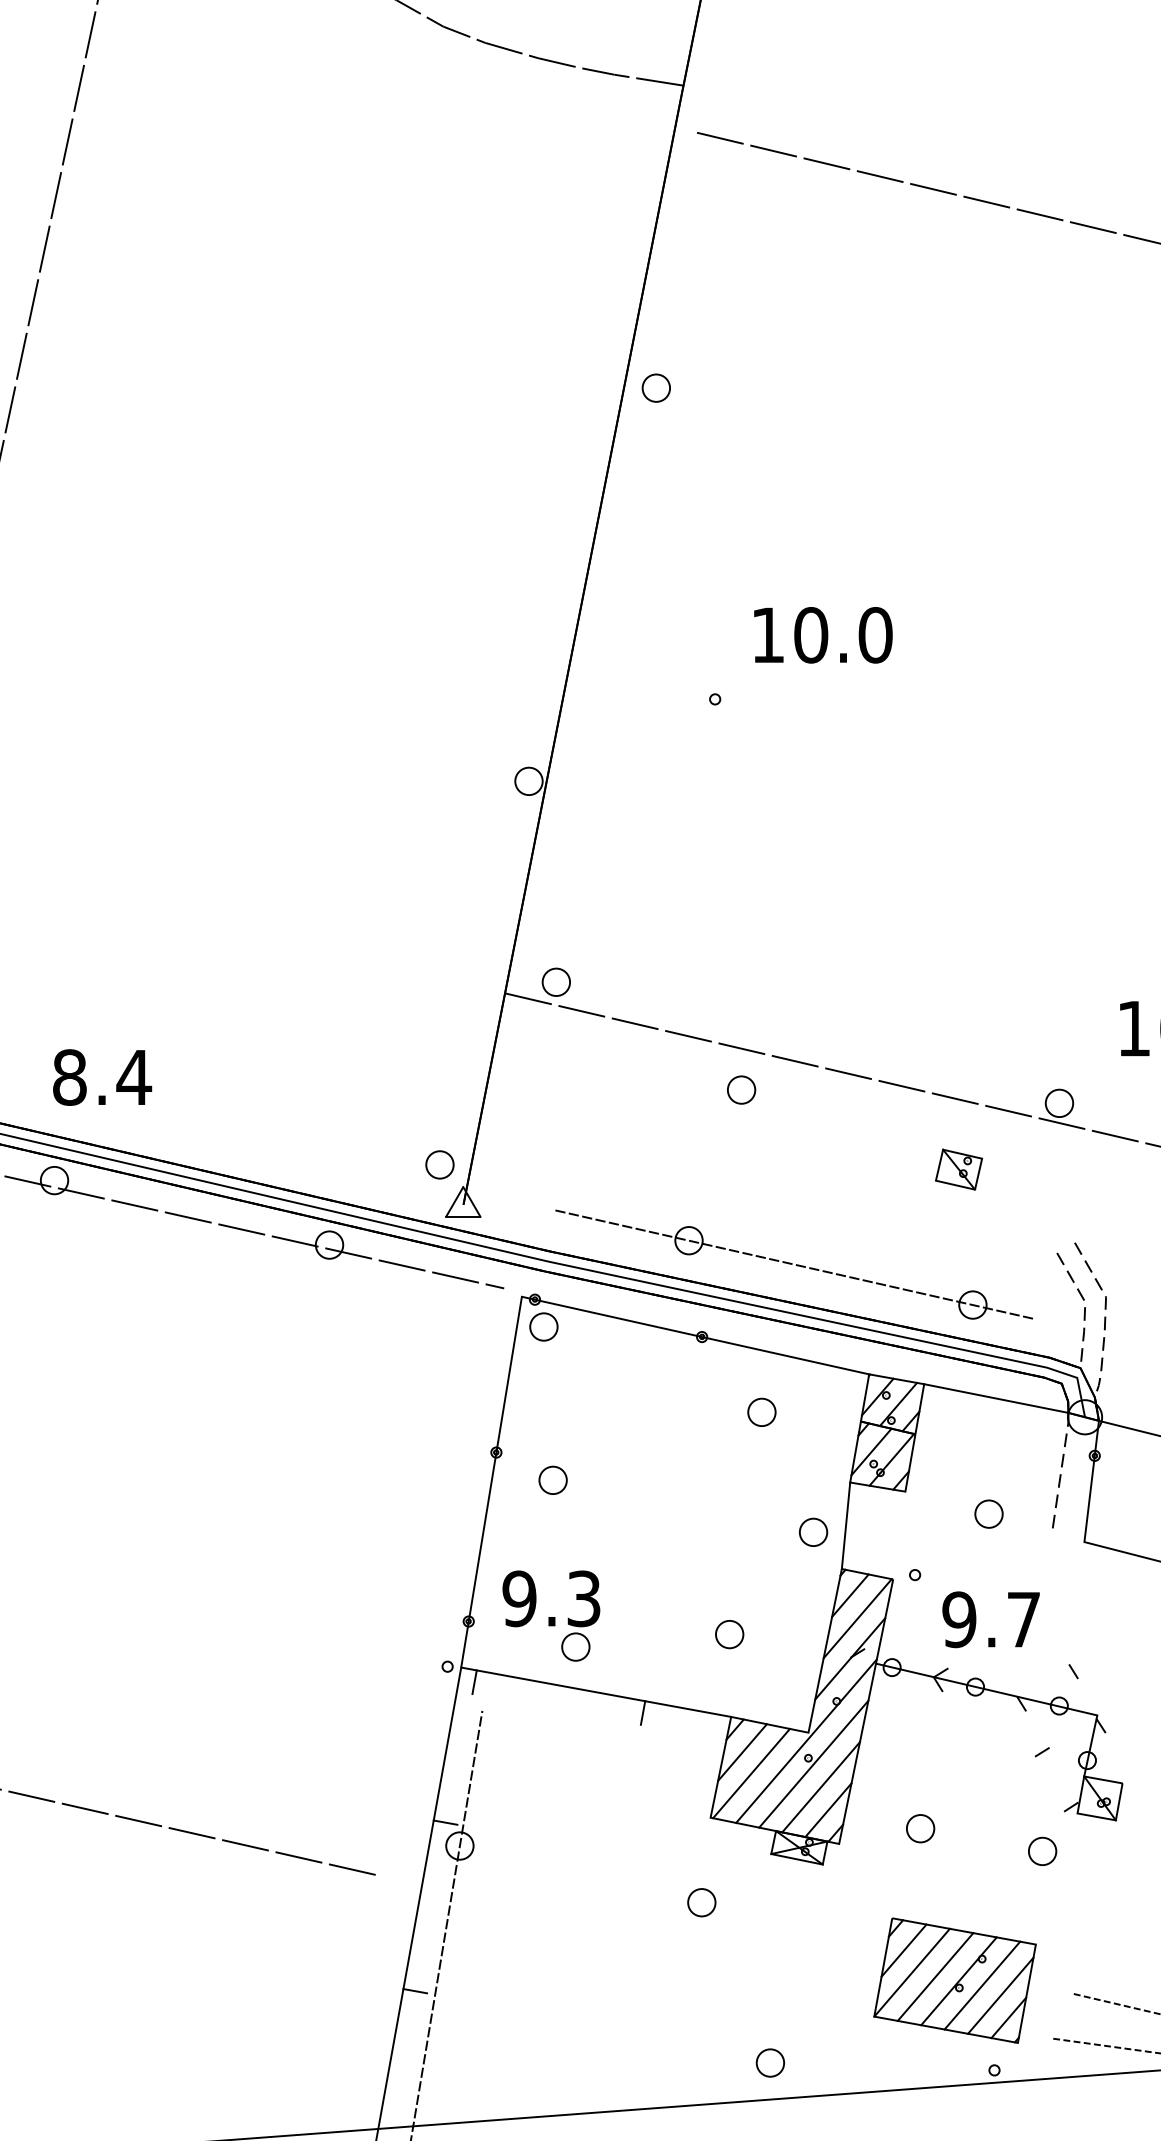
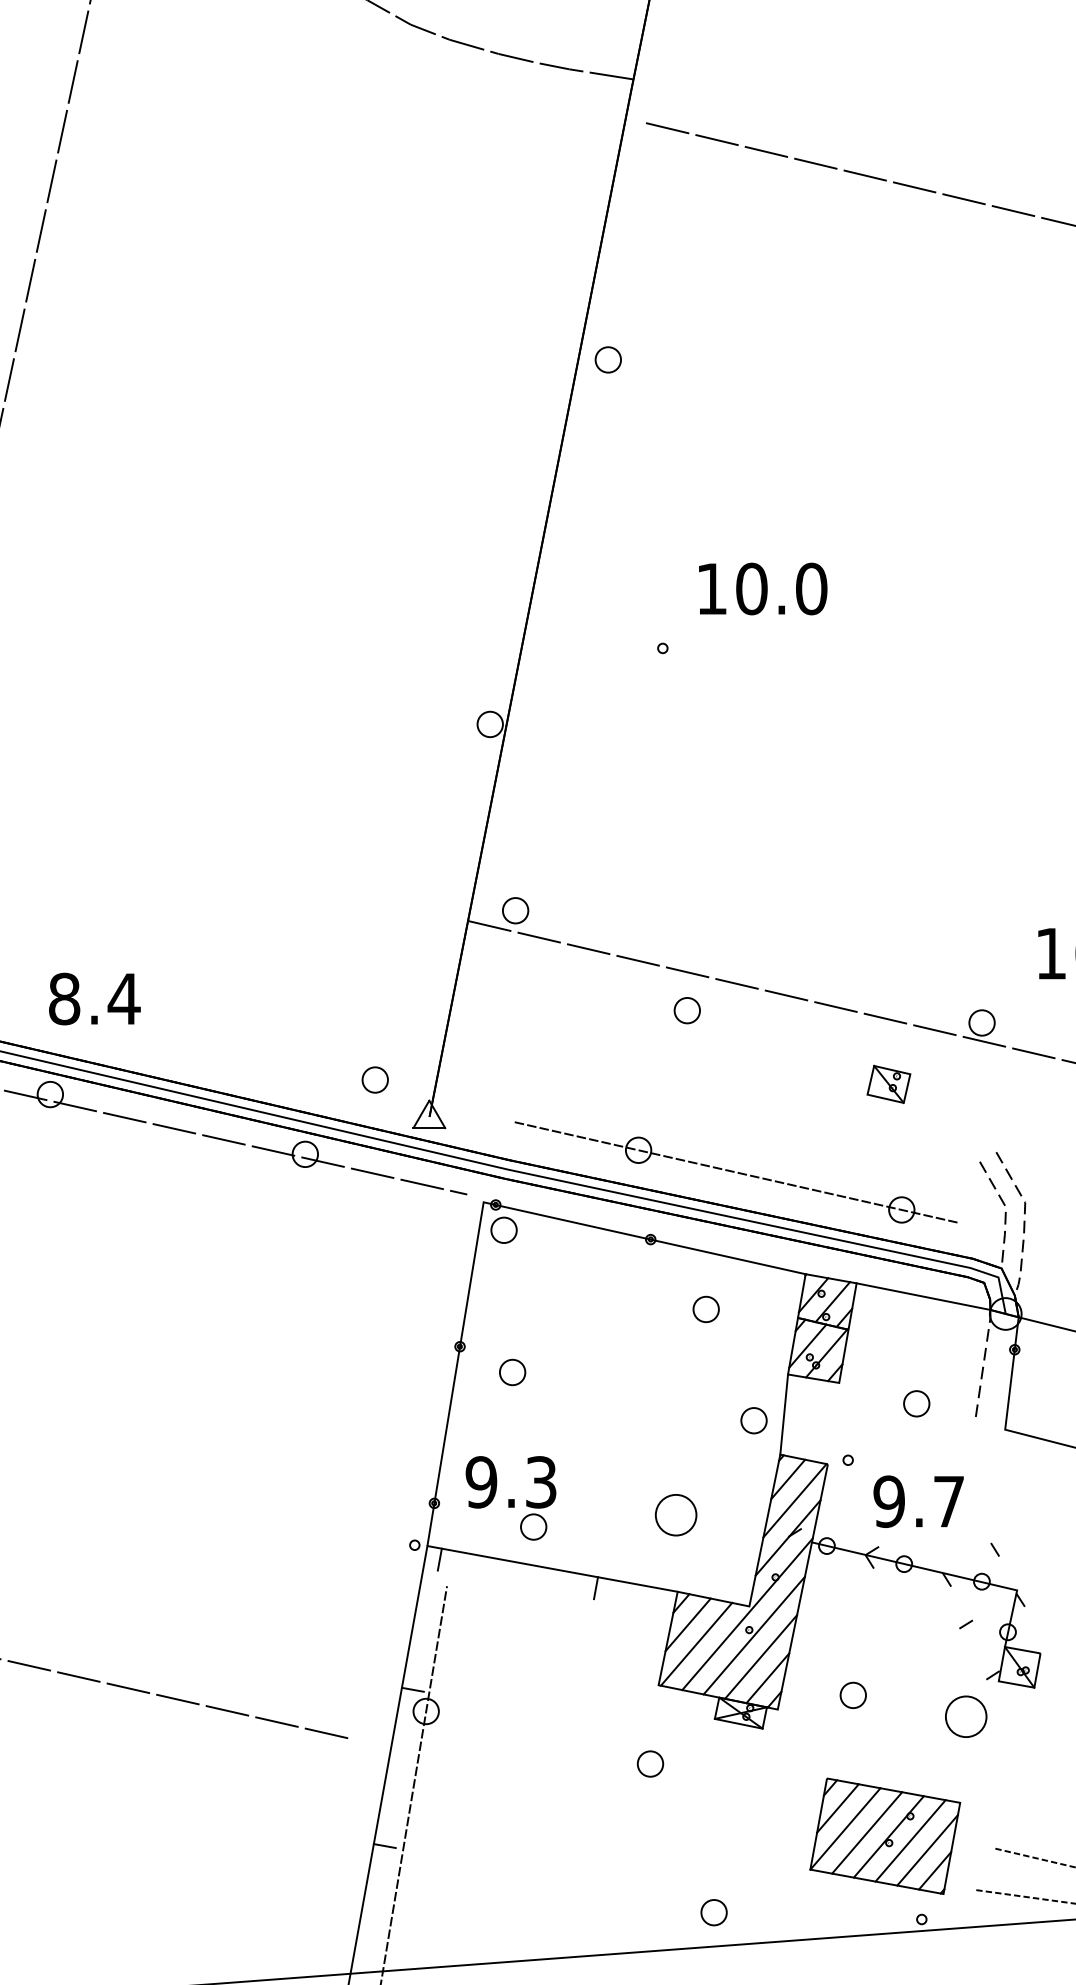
part: (439, 1164) -> (374, 1079), moved
part: (729, 1634) -> (676, 1515), size x1.6
part: (1042, 1850) -> (966, 1715), size x1.6

